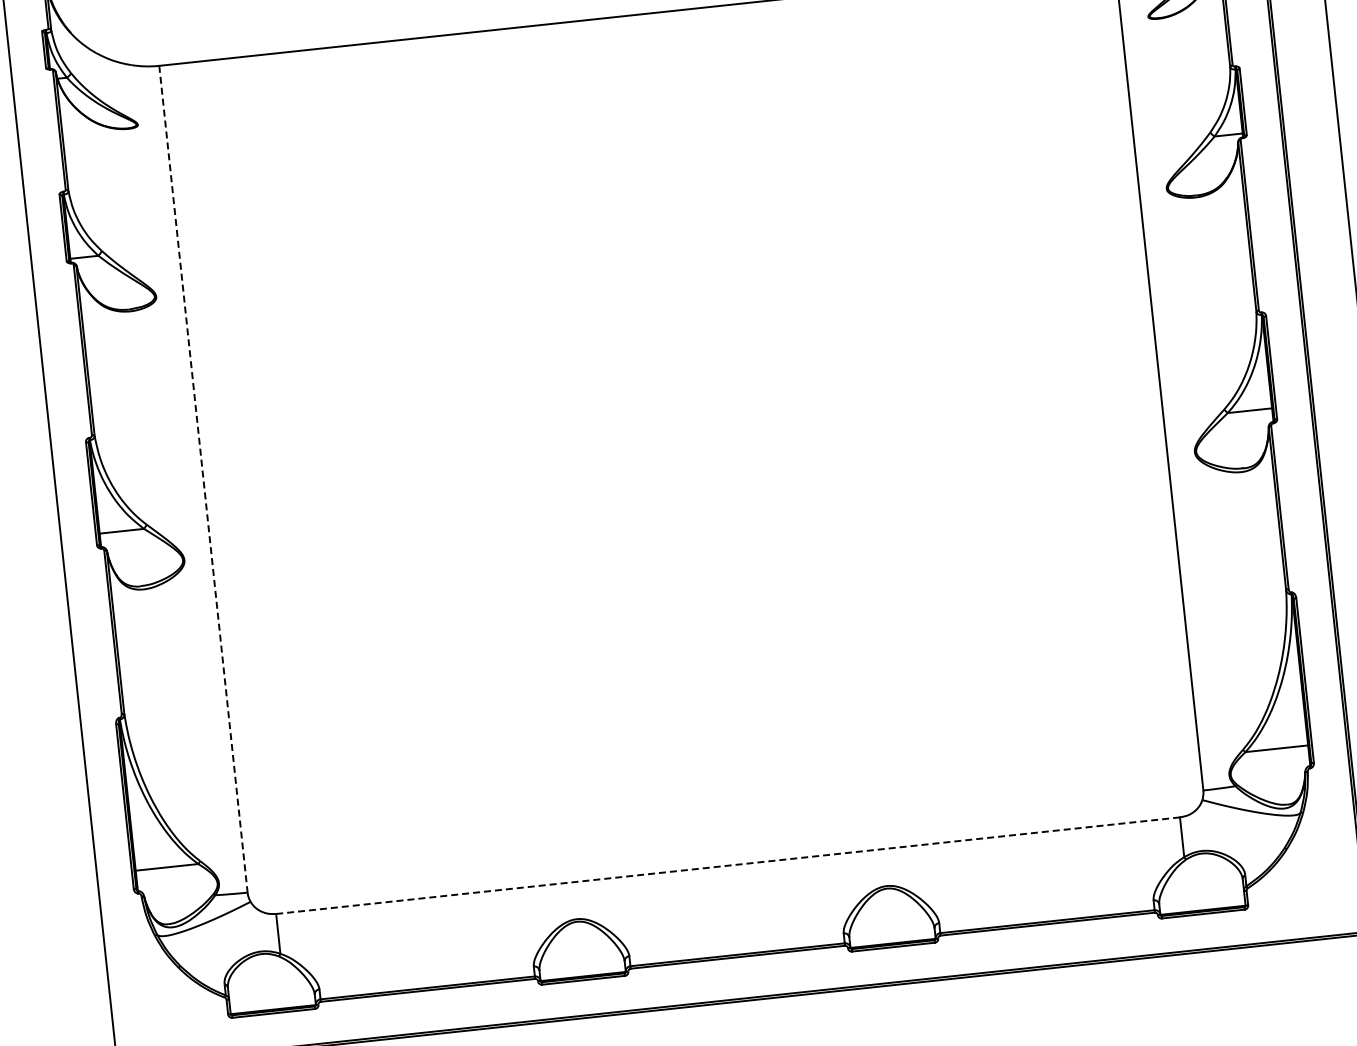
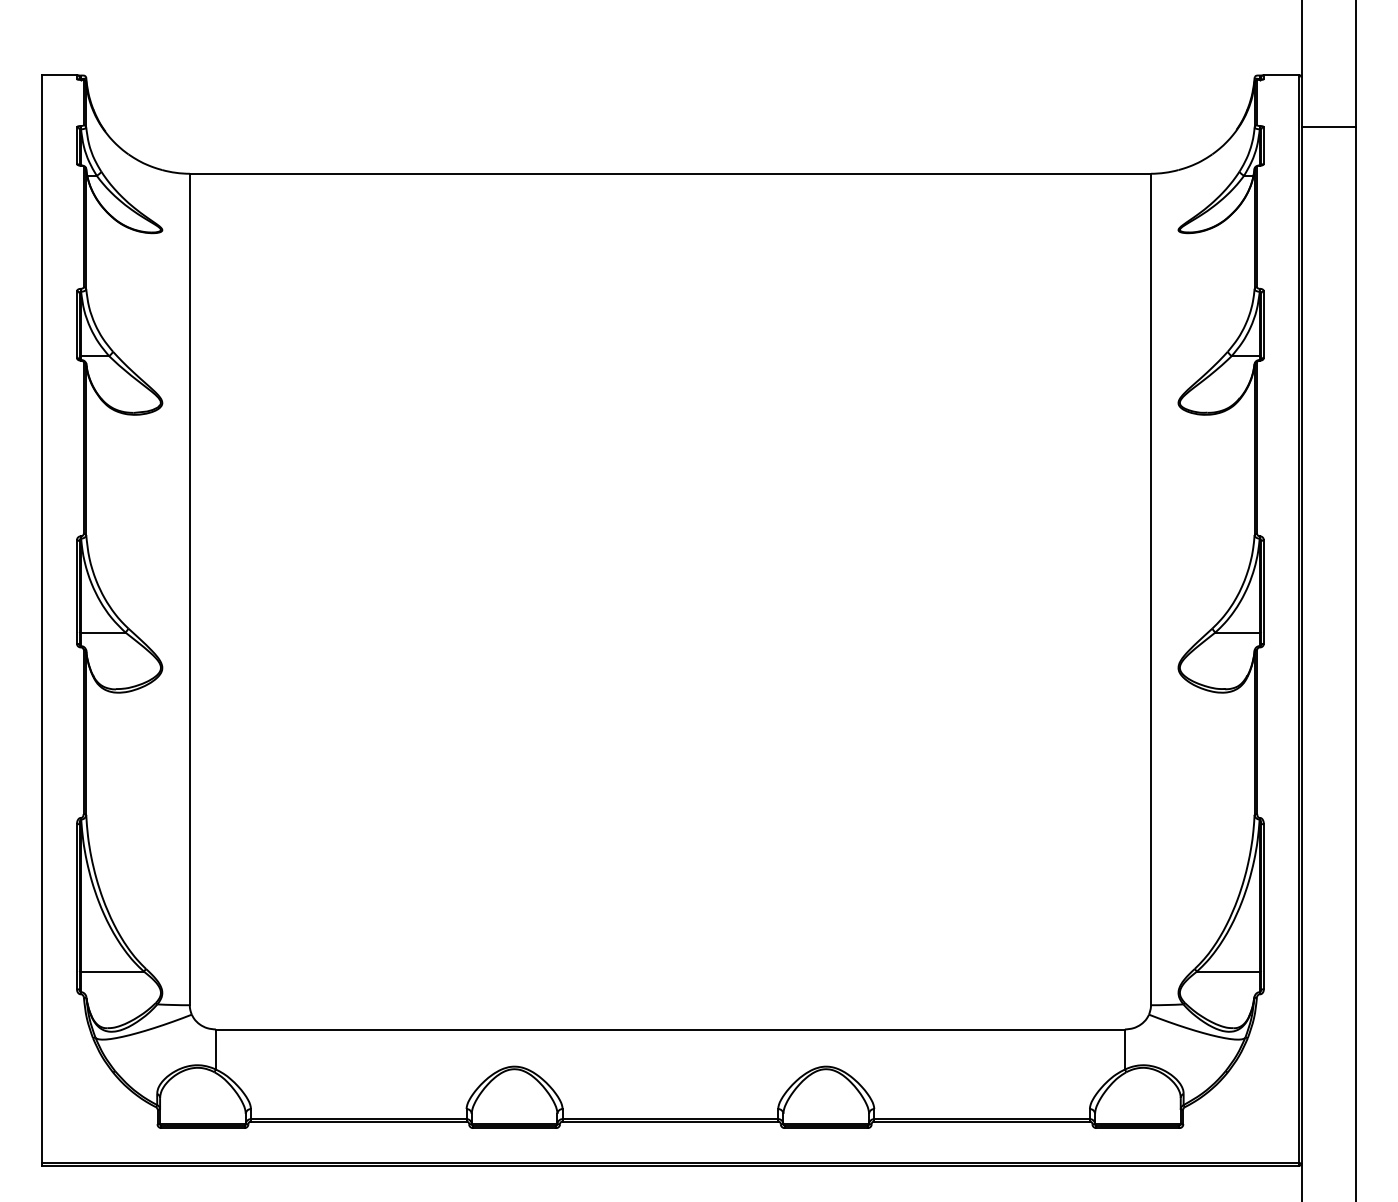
line: (203, 479) -> (189, 589), dashed -> solid
line: (728, 865) -> (670, 1029), dashed -> solid

